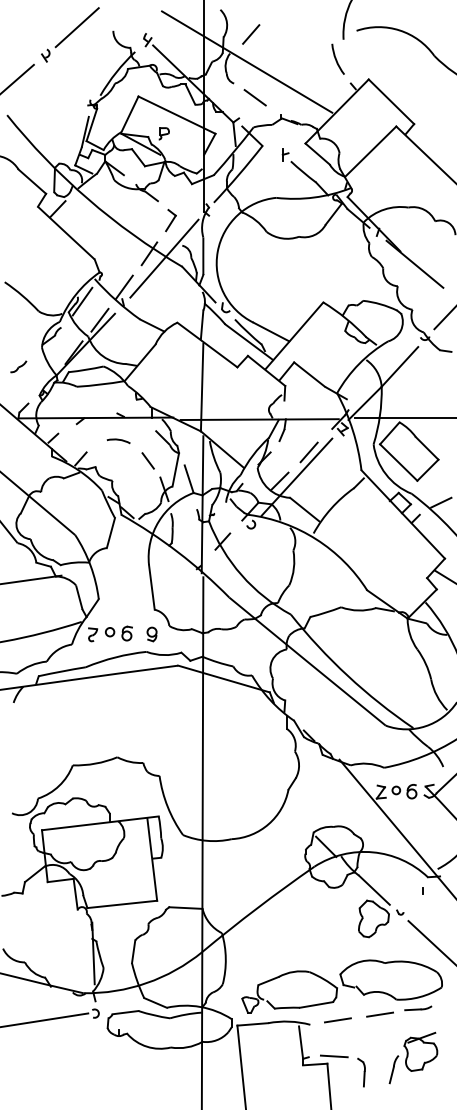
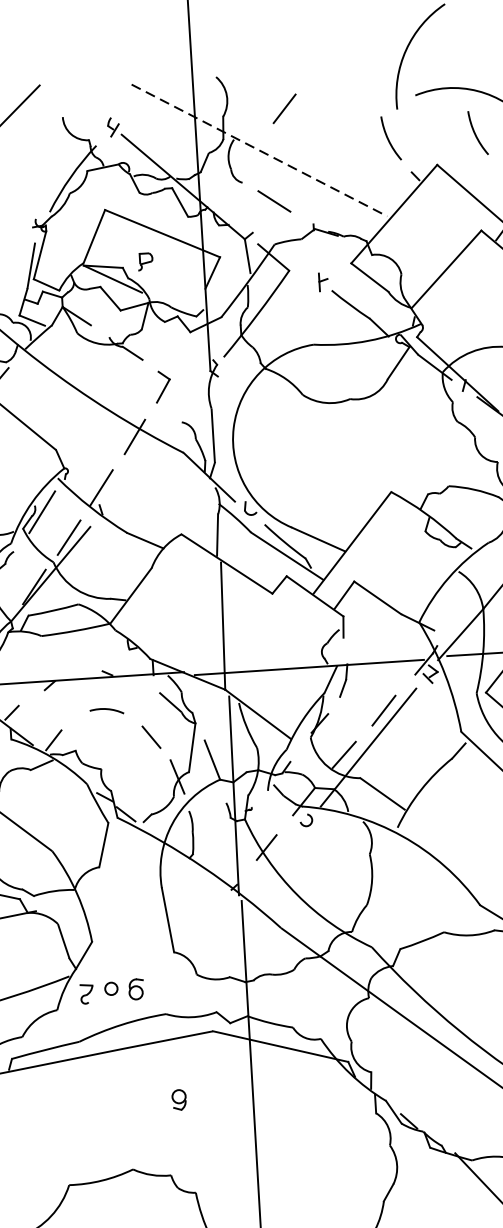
line: (251, 34) -> (285, 108), moved
arc: (396, 58) -> (475, 132), added
line: (247, 62) -> (260, 151), solid -> dashed
line: (164, 258) -> (157, 442), removed
part: (151, 634) -> (178, 1100), moved

